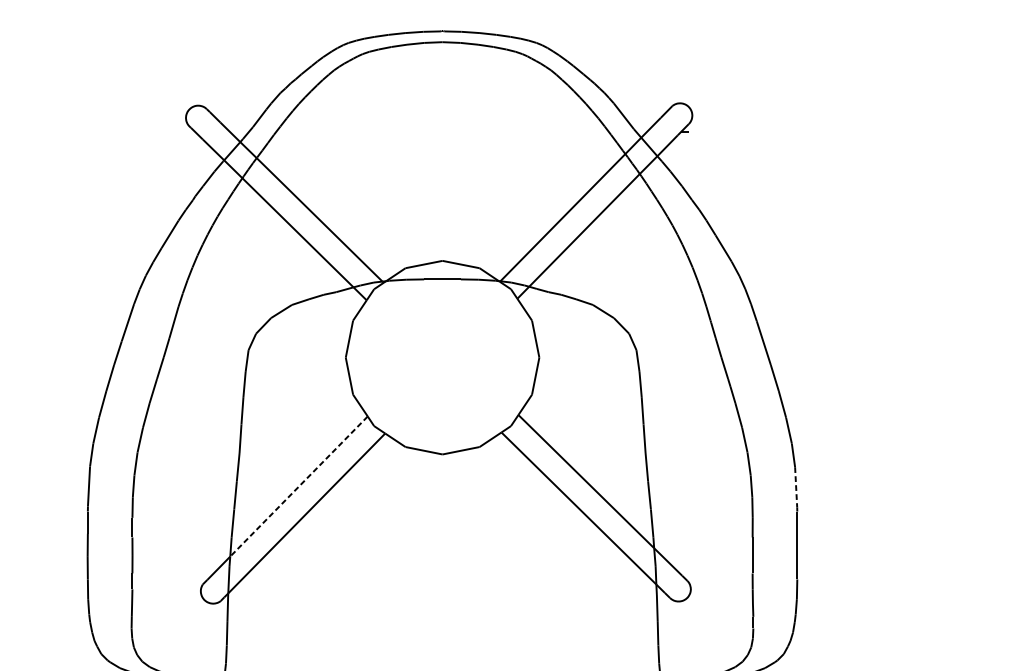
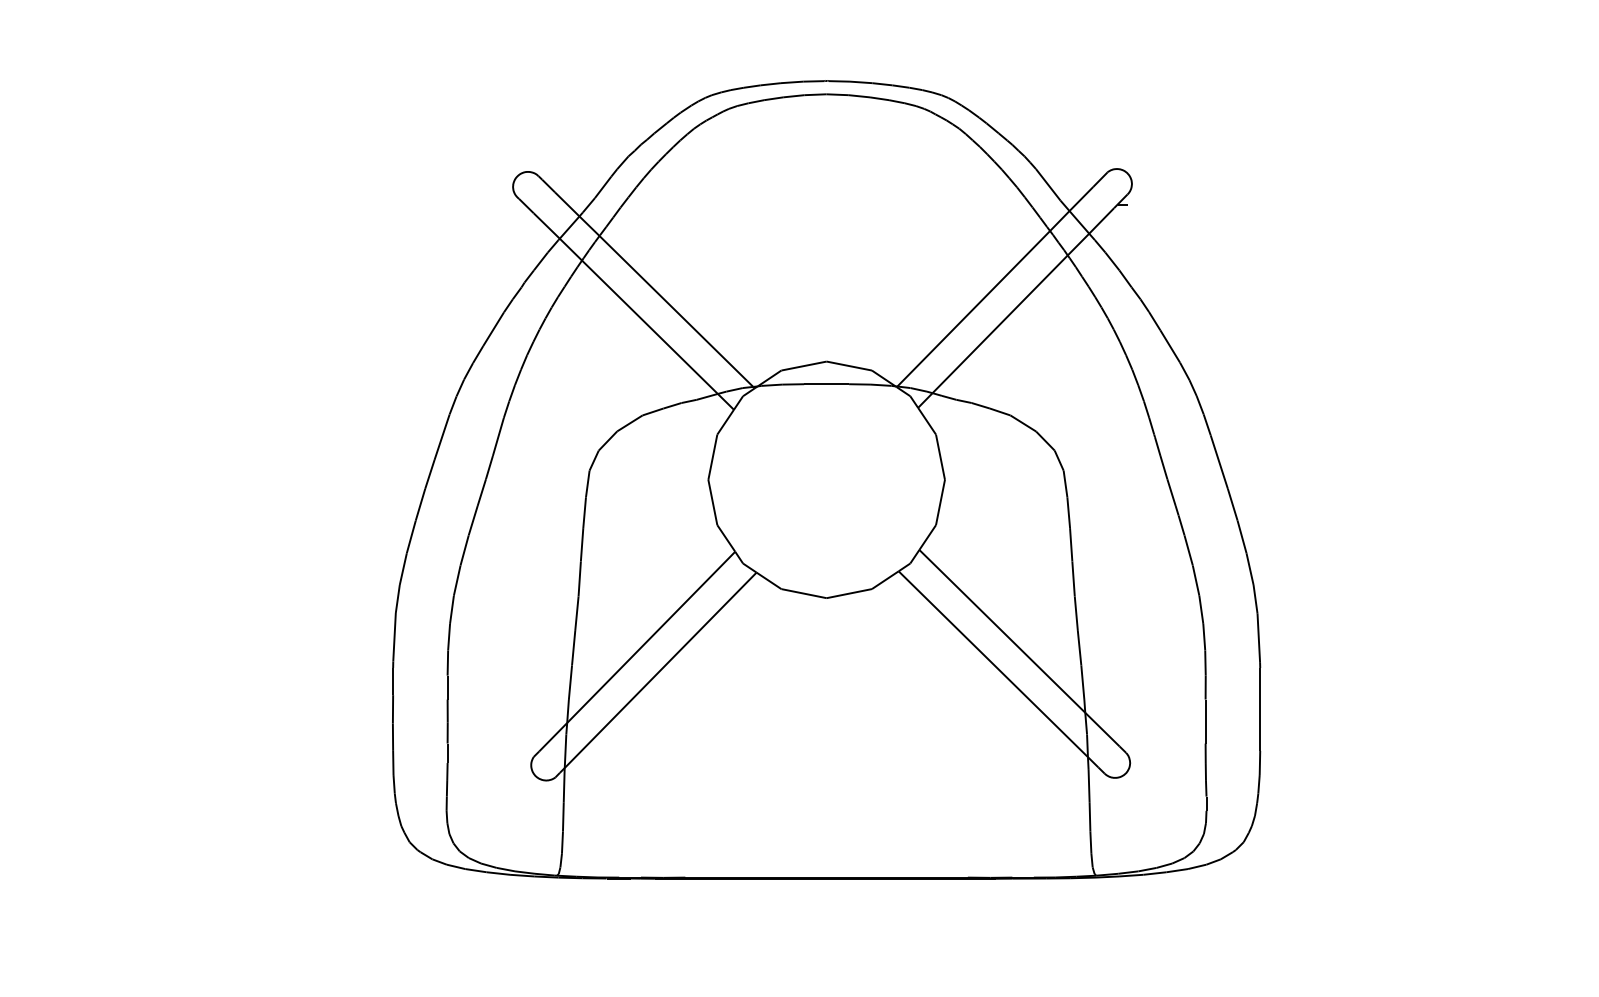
line: (299, 486) -> (651, 637), dashed -> solid
line: (795, 487) -> (1258, 638), dashed -> solid

